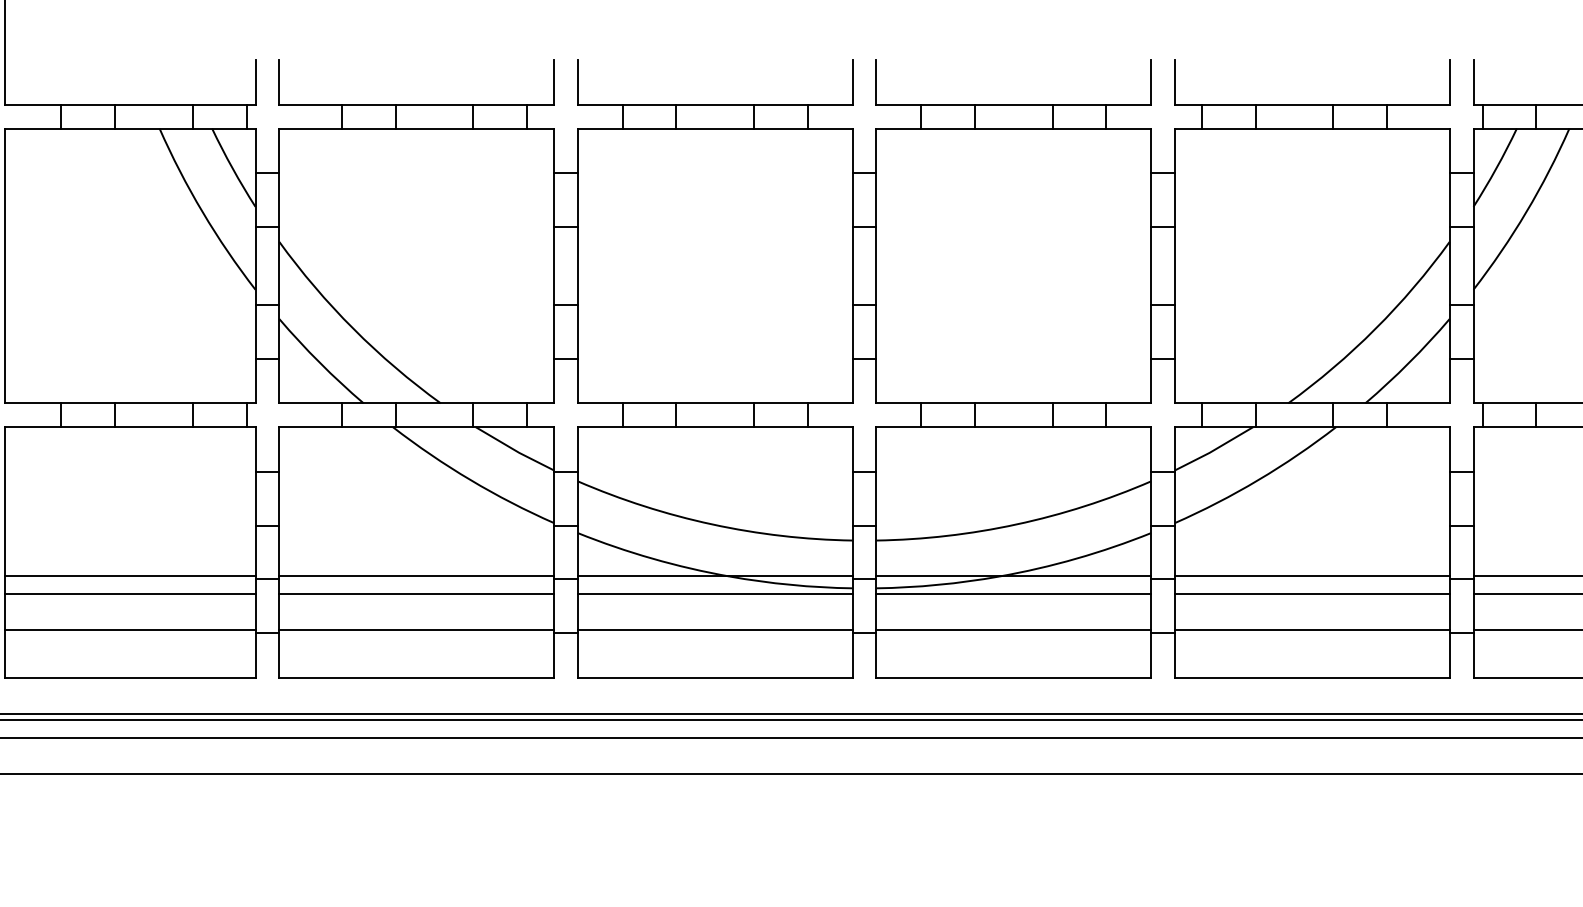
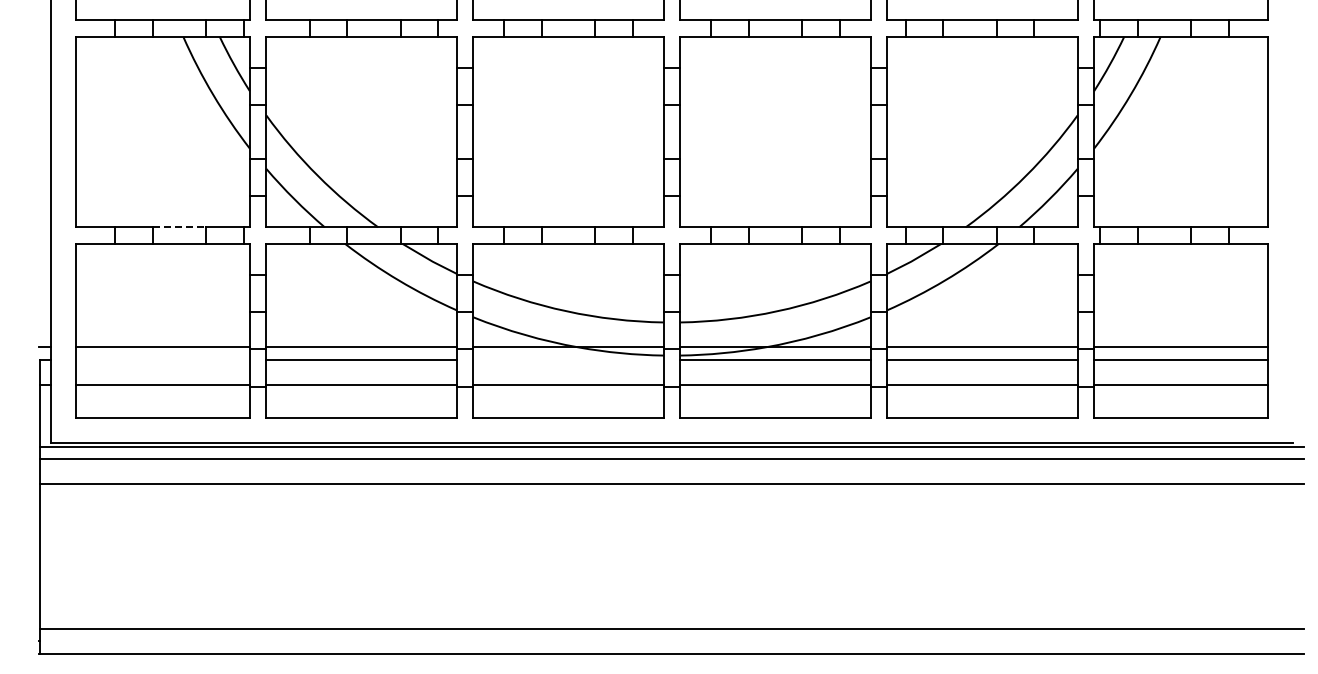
line: (154, 403) -> (179, 227), solid -> dashed
line: (129, 593) -> (162, 359), removed
line: (715, 593) -> (568, 359), removed

